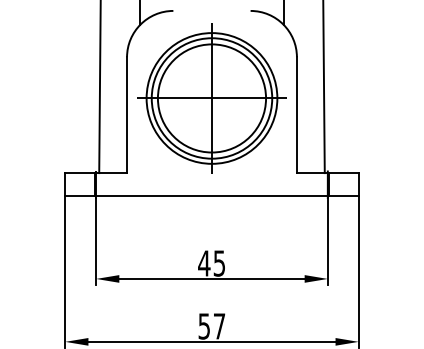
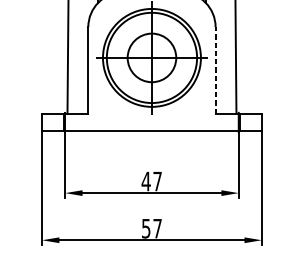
circle: (211, 98) -> (151, 57), size x0.6
line: (296, 115) -> (215, 70), solid -> dashed
text: (219, 263) -> (157, 181), 45 -> 47

